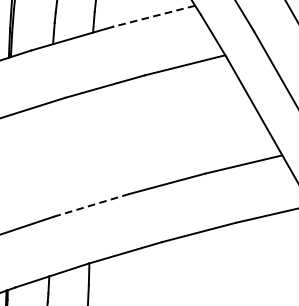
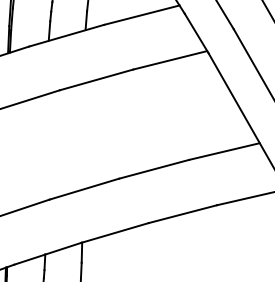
line: (153, 16) -> (141, 15), dashed -> solid
line: (90, 205) -> (83, 189), dashed -> solid

